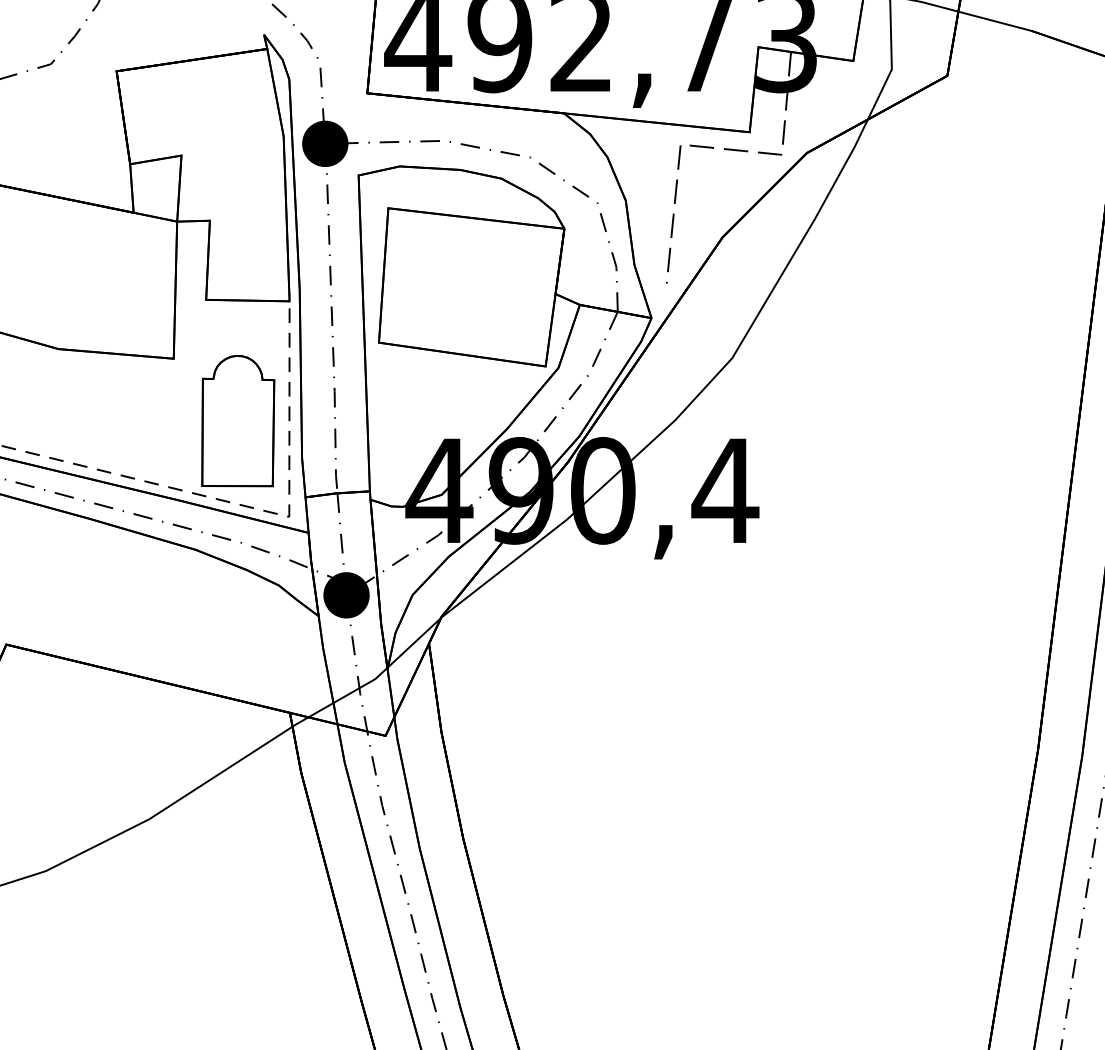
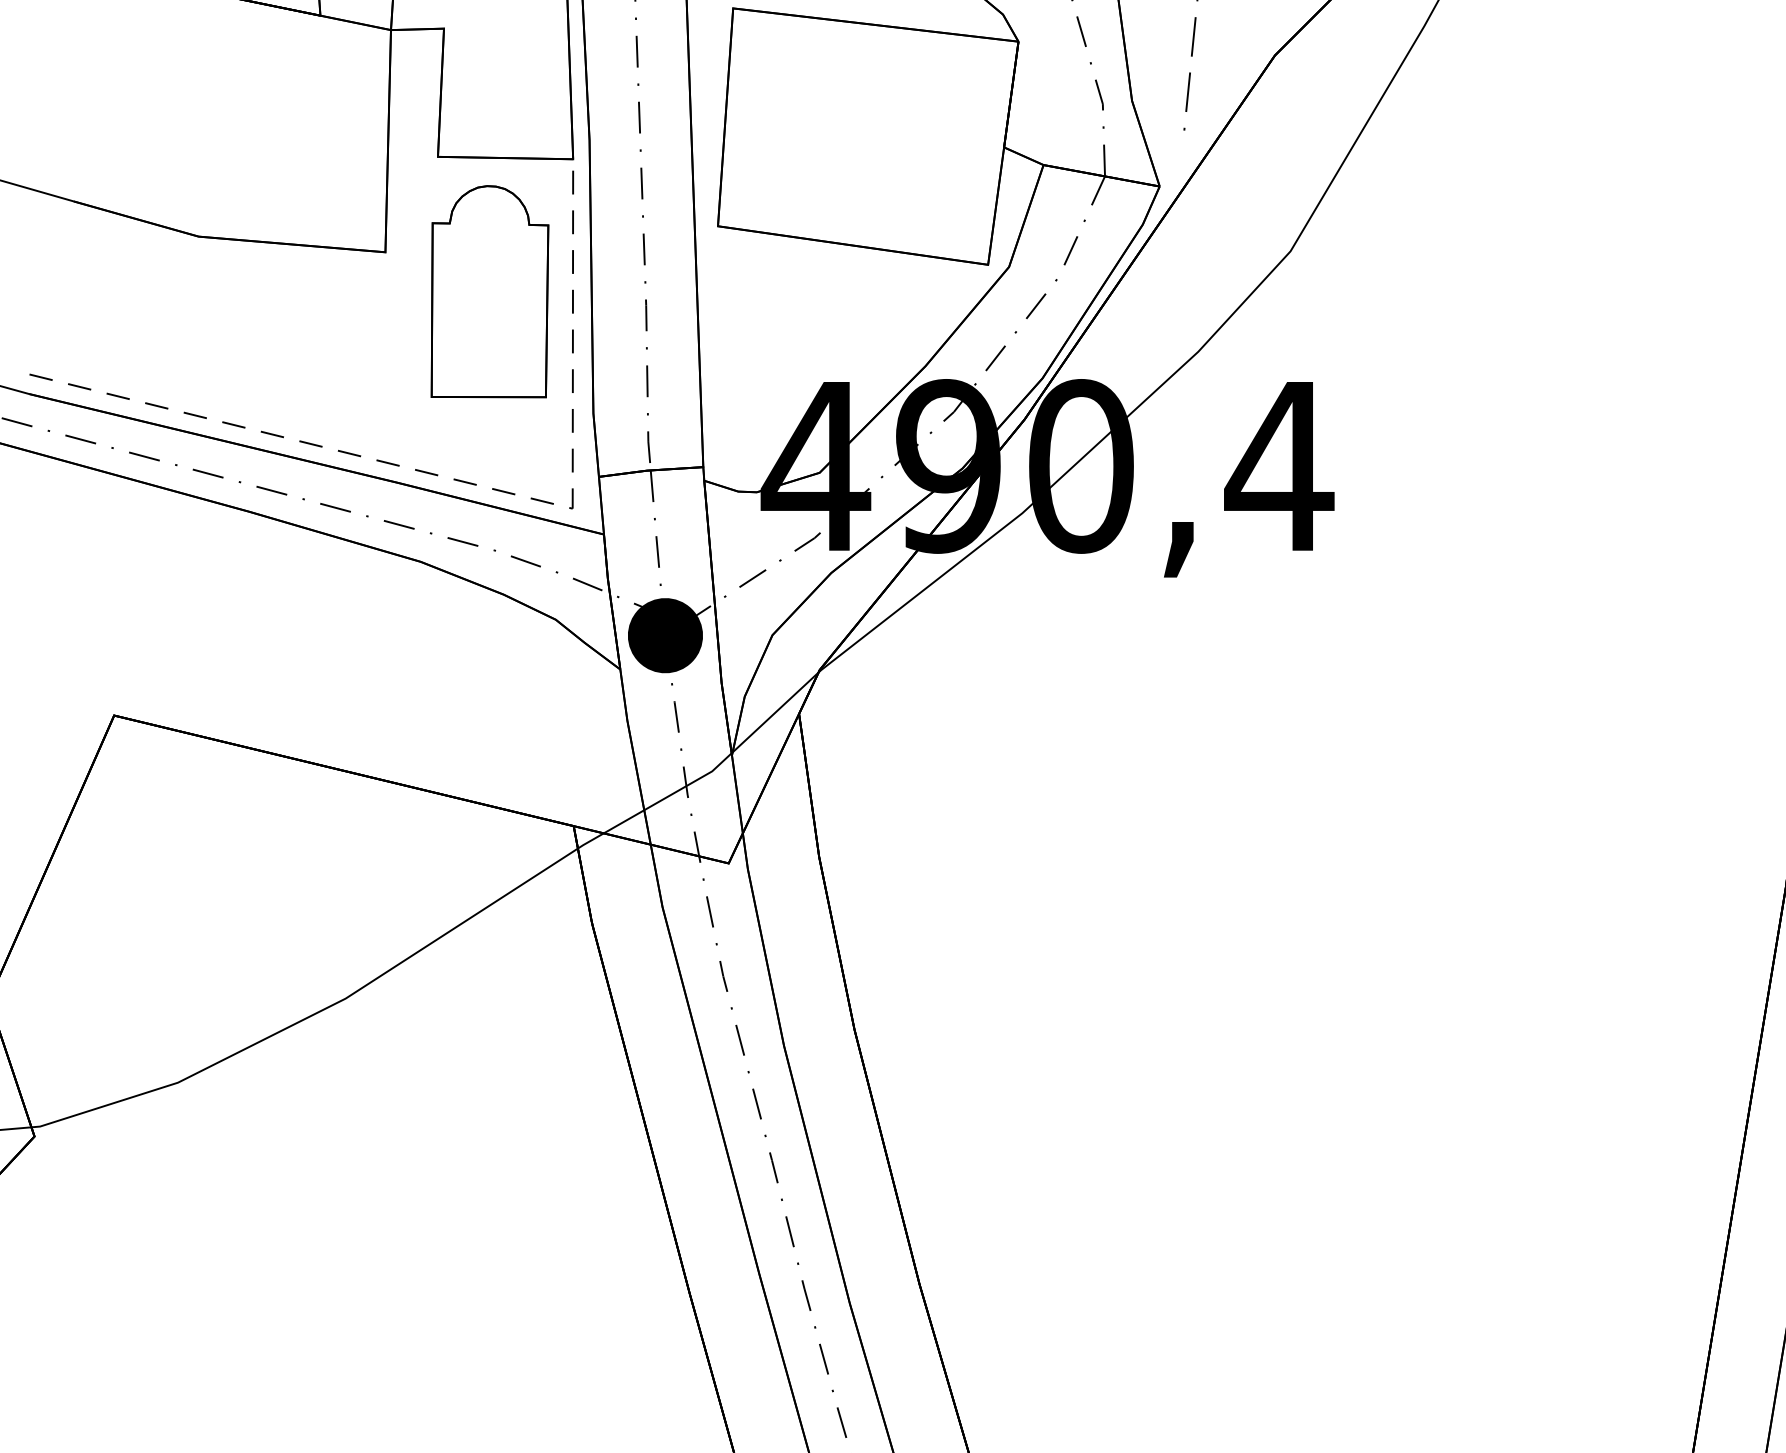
part: (238, 421) -> (490, 292), moved

